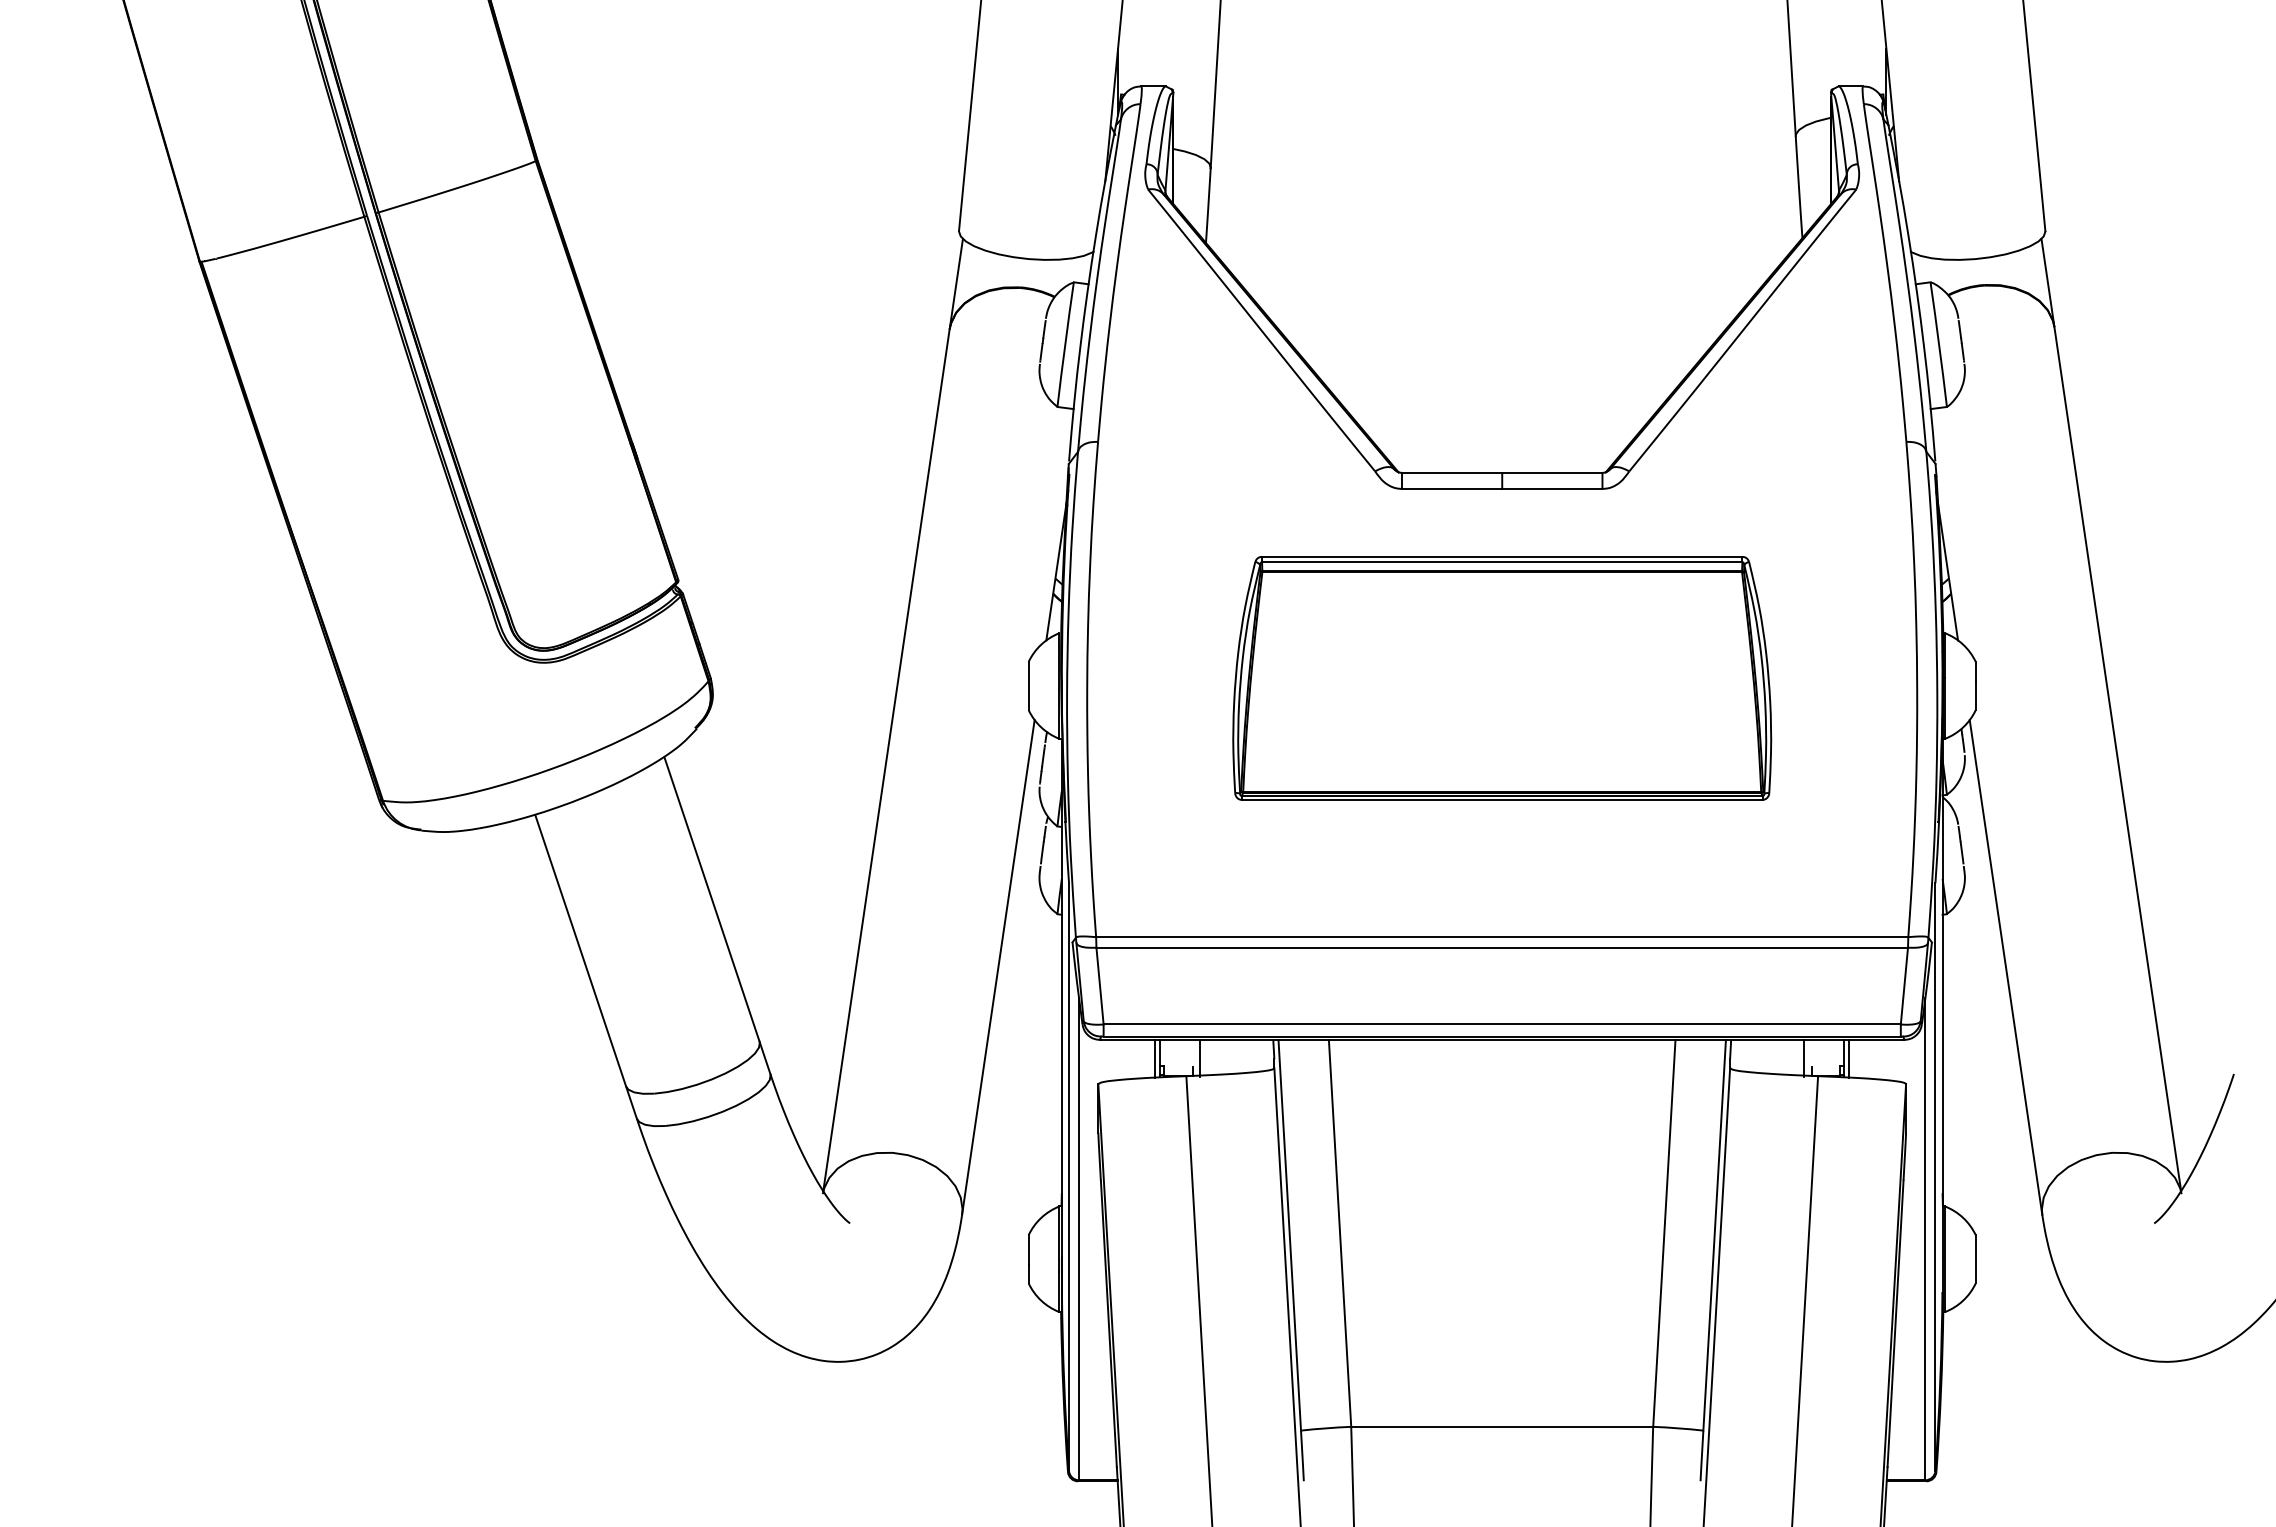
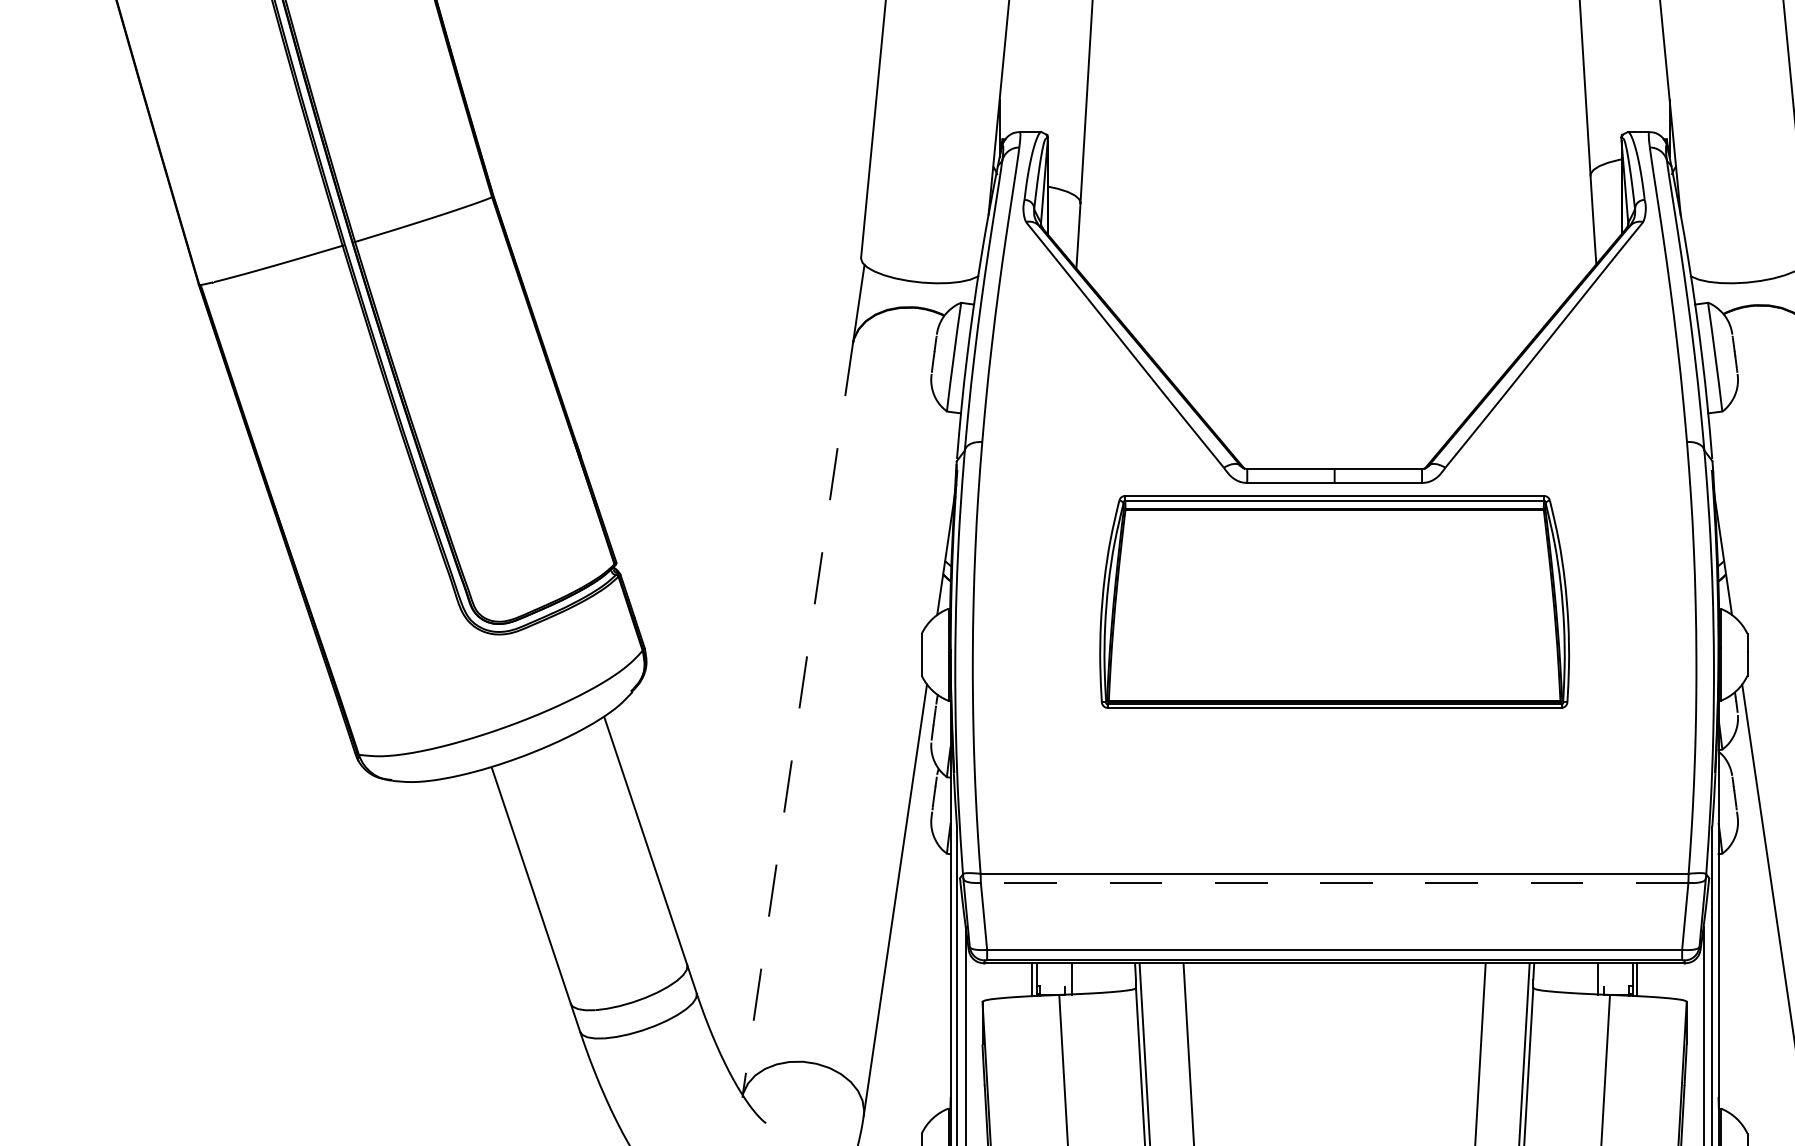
part: (1502, 678) -> (1334, 602), moved
line: (886, 760) -> (797, 719), solid -> dashed
line: (1502, 947) -> (1334, 882), solid -> dashed

